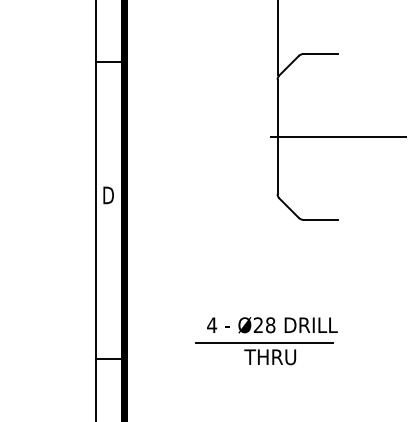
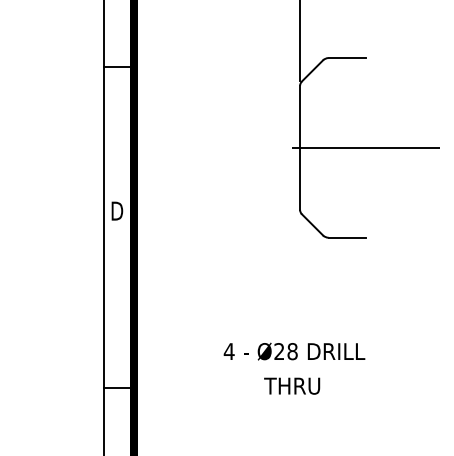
line: (264, 342) -> (285, 370), removed

